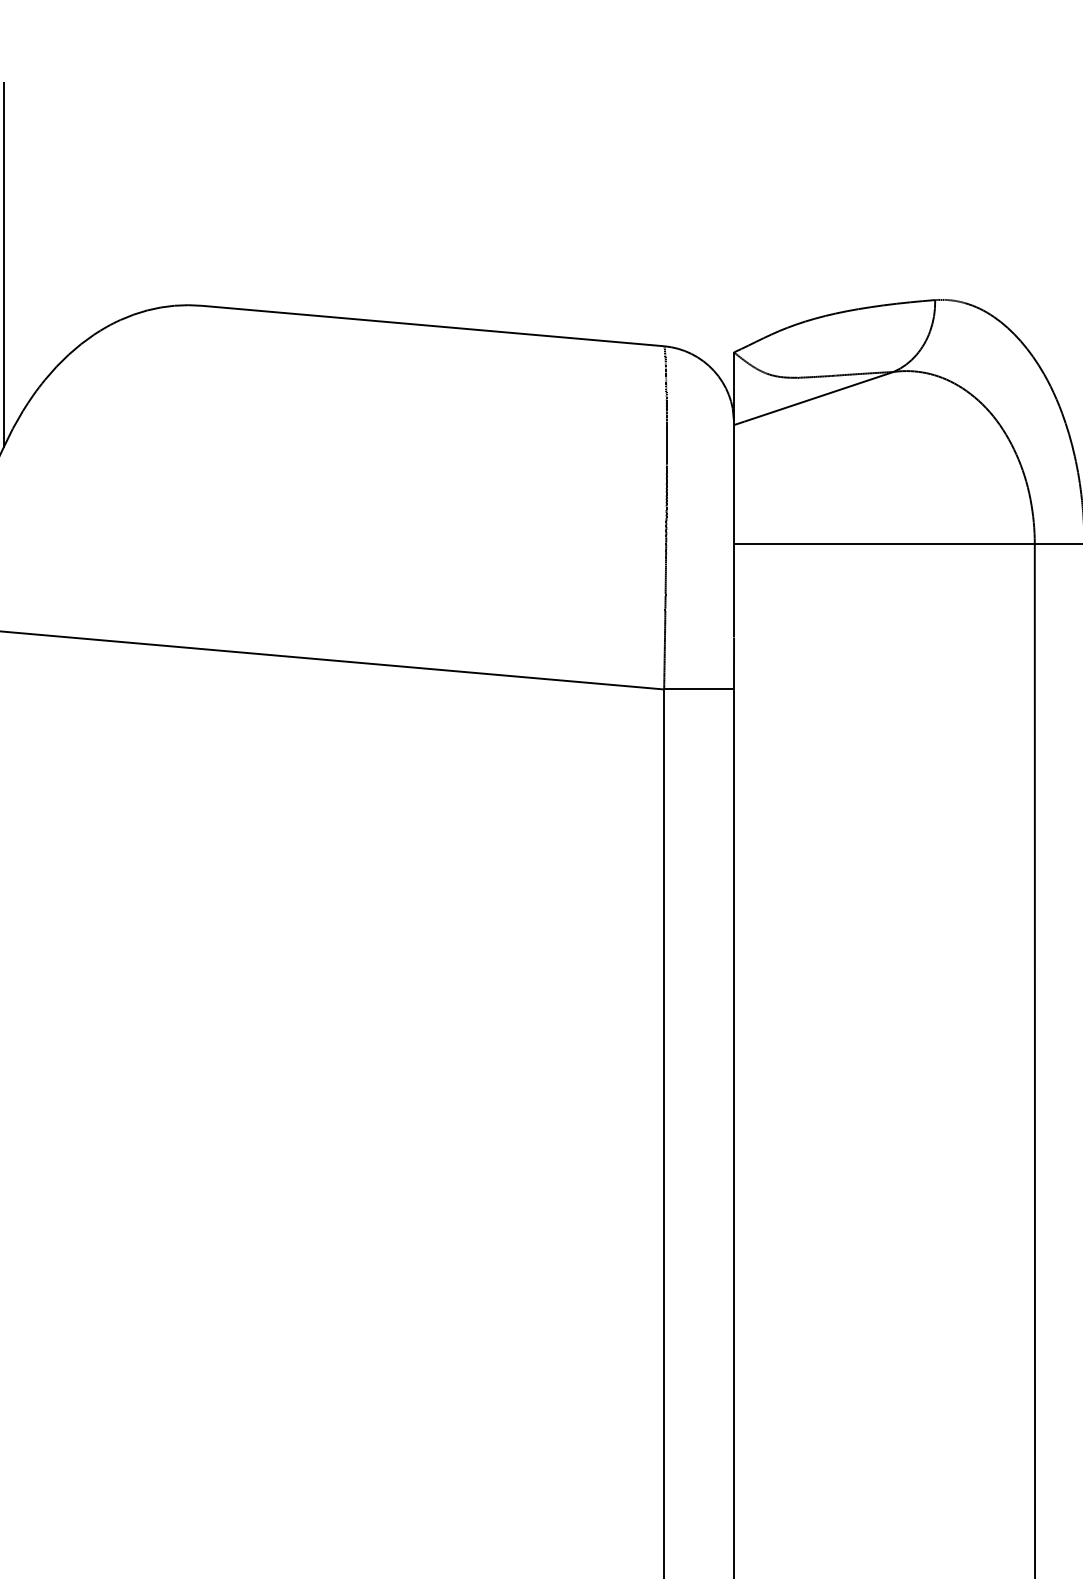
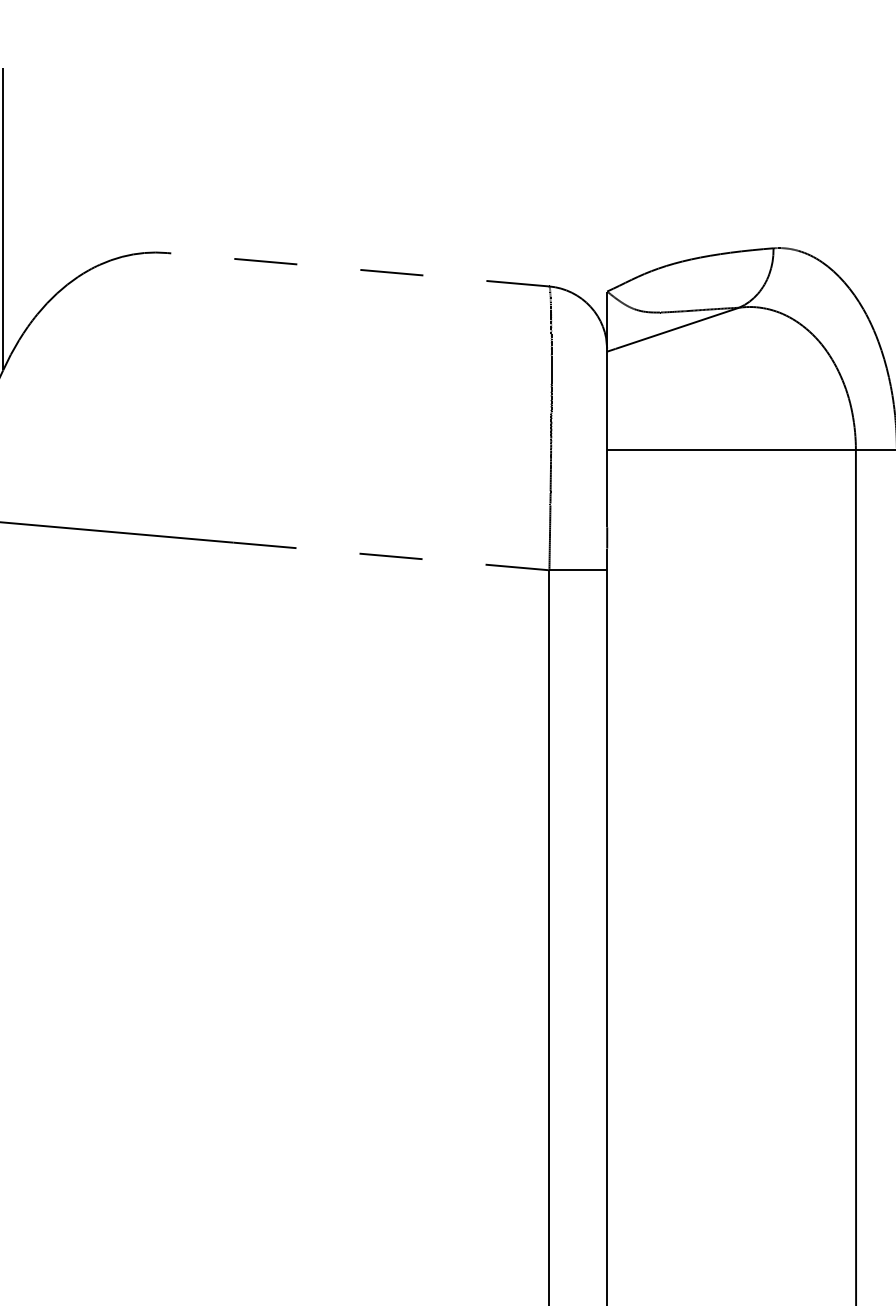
line: (433, 326) -> (358, 270), solid -> dashed
line: (473, 672) -> (391, 556), solid -> dashed

